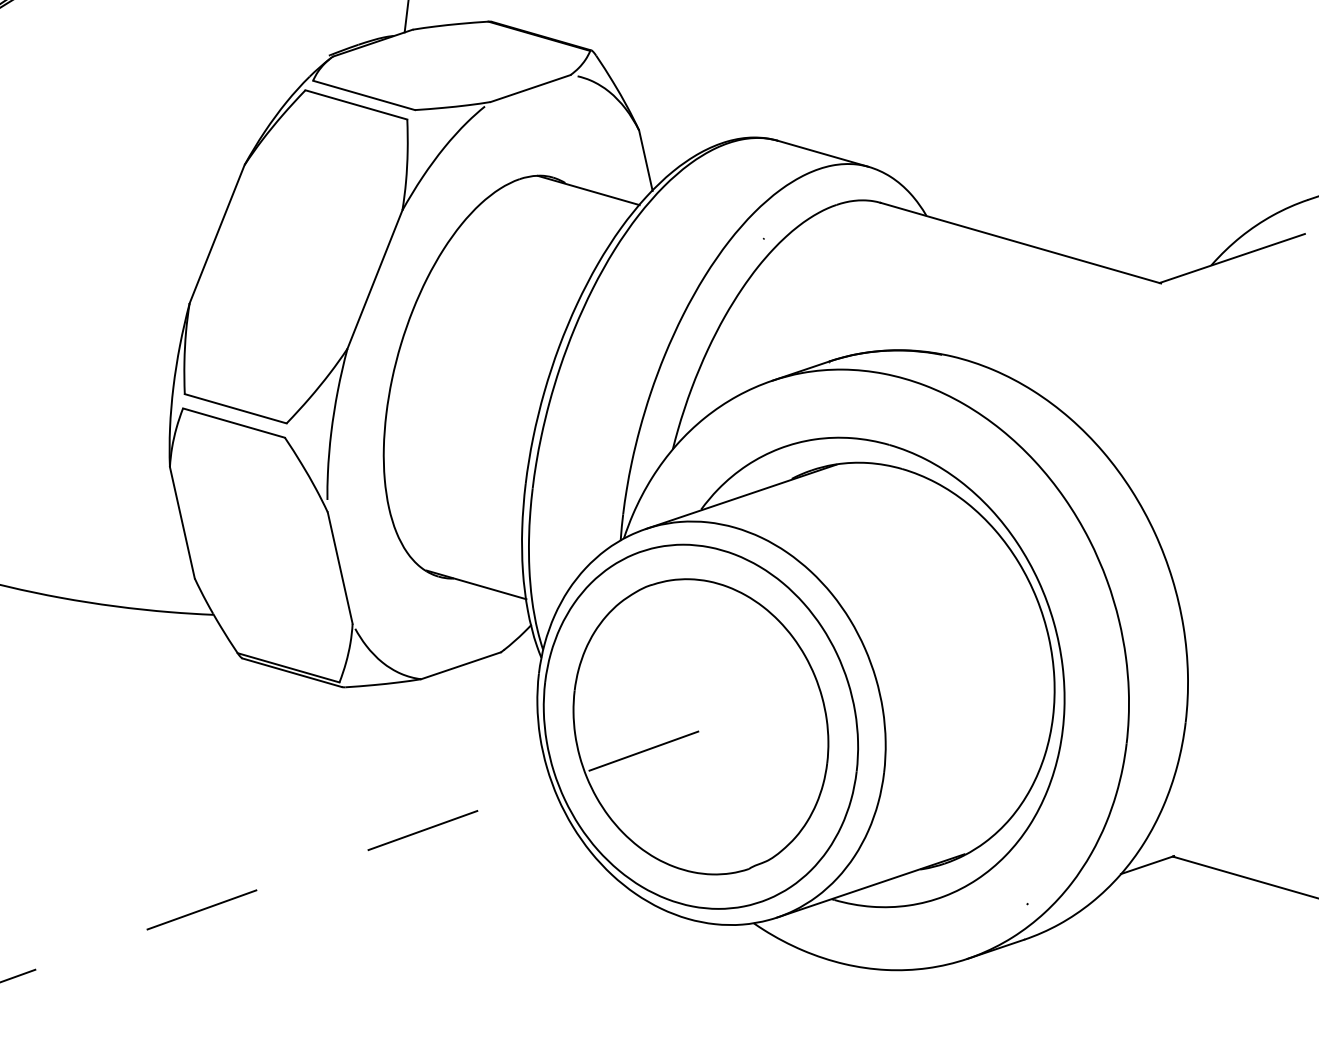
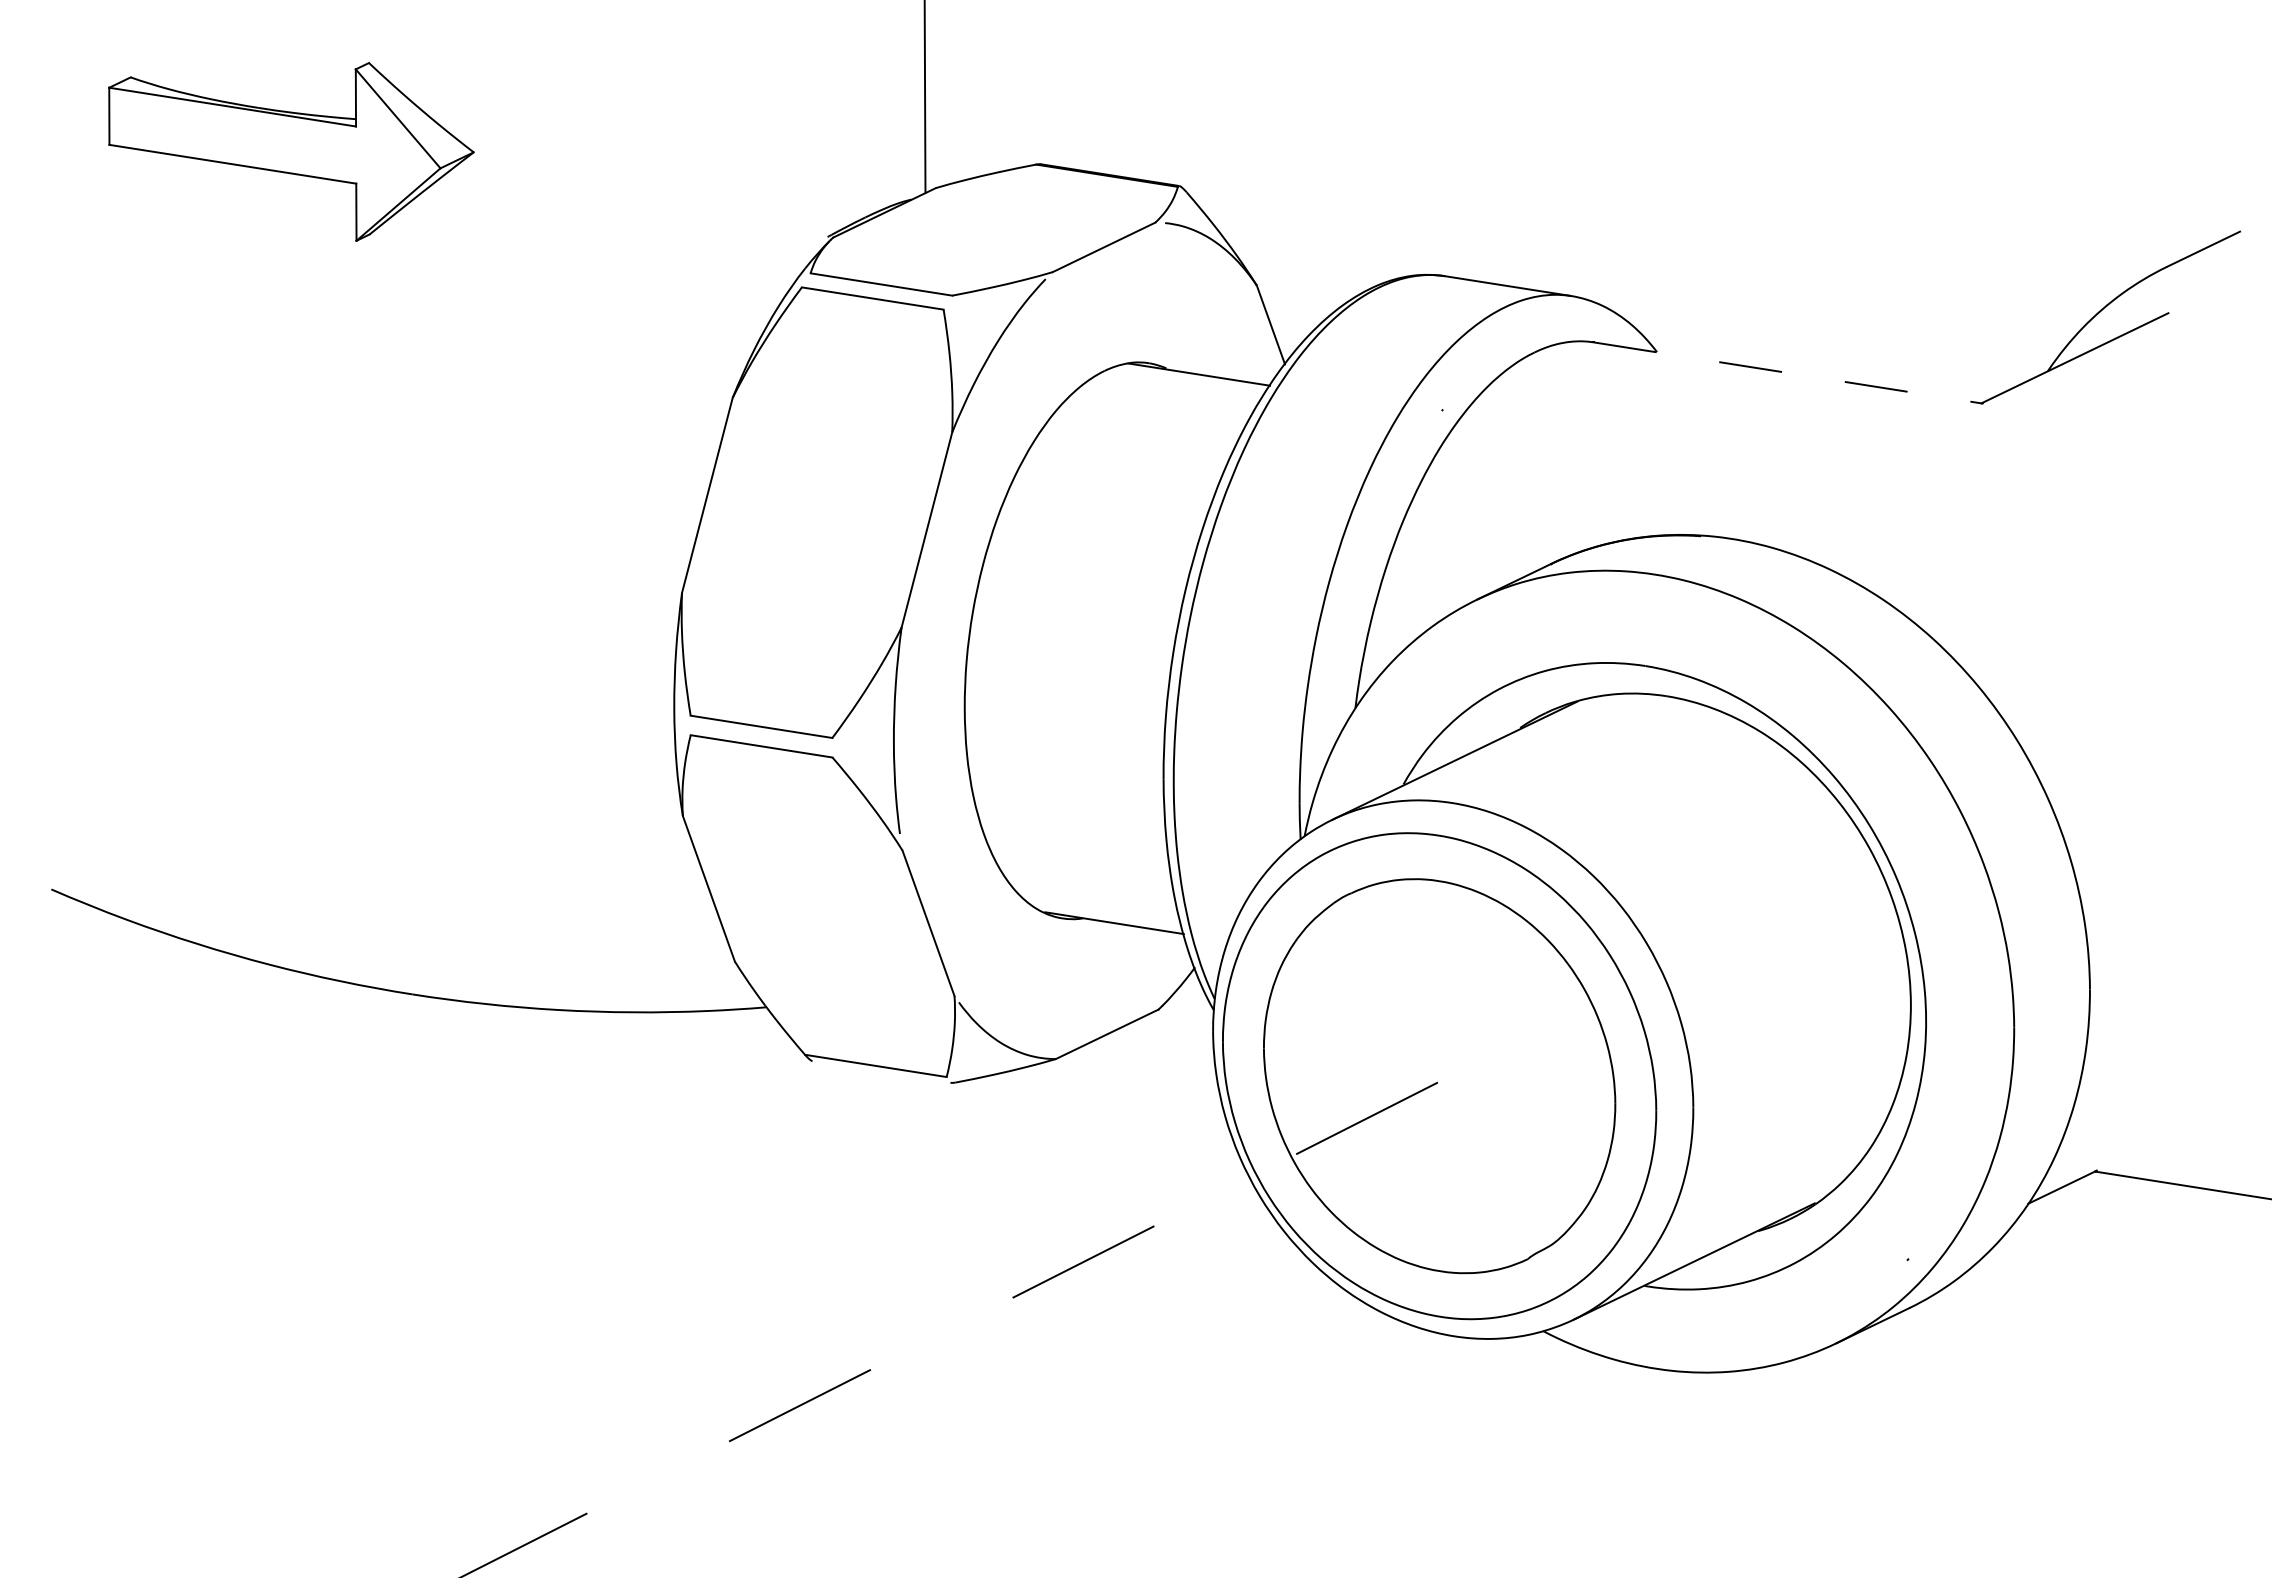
line: (1021, 243) -> (1789, 373), solid -> dashed
line: (292, 672) -> (881, 1071), removed

